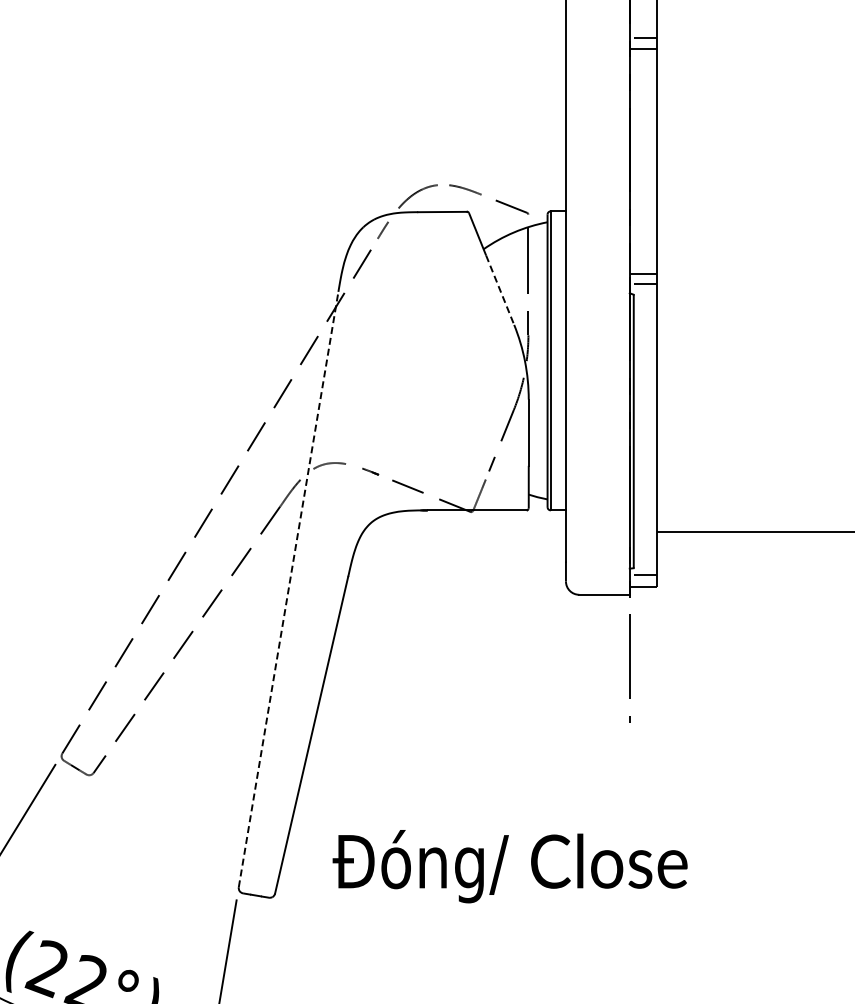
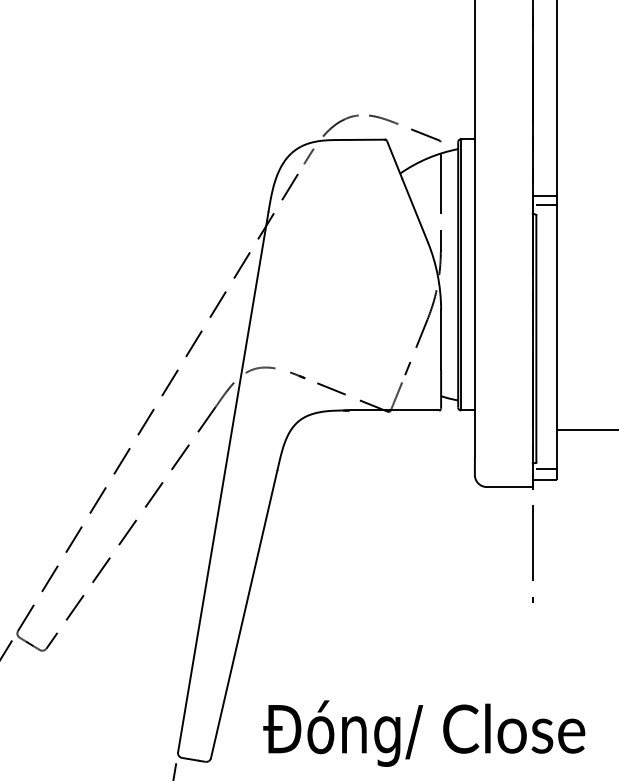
line: (500, 290) -> (415, 211), dashed -> solid
line: (288, 589) -> (223, 482), dashed -> solid

